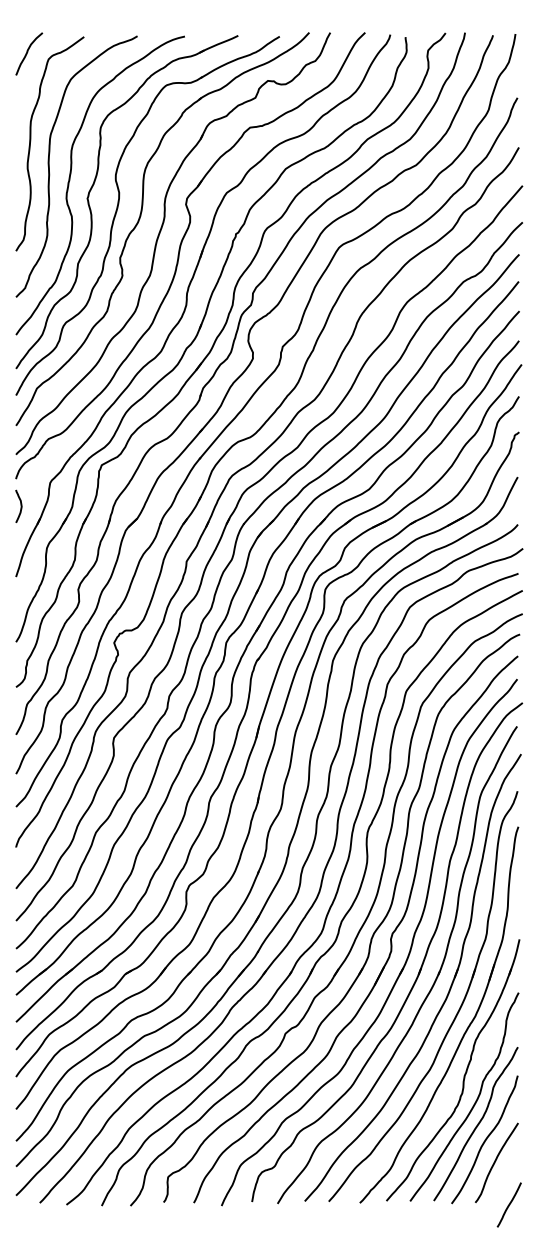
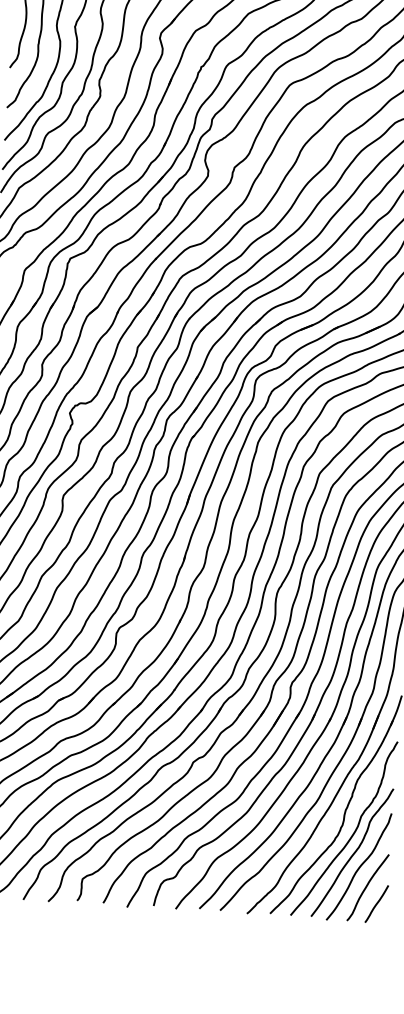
line: (508, 1204) -> (376, 903), moved

